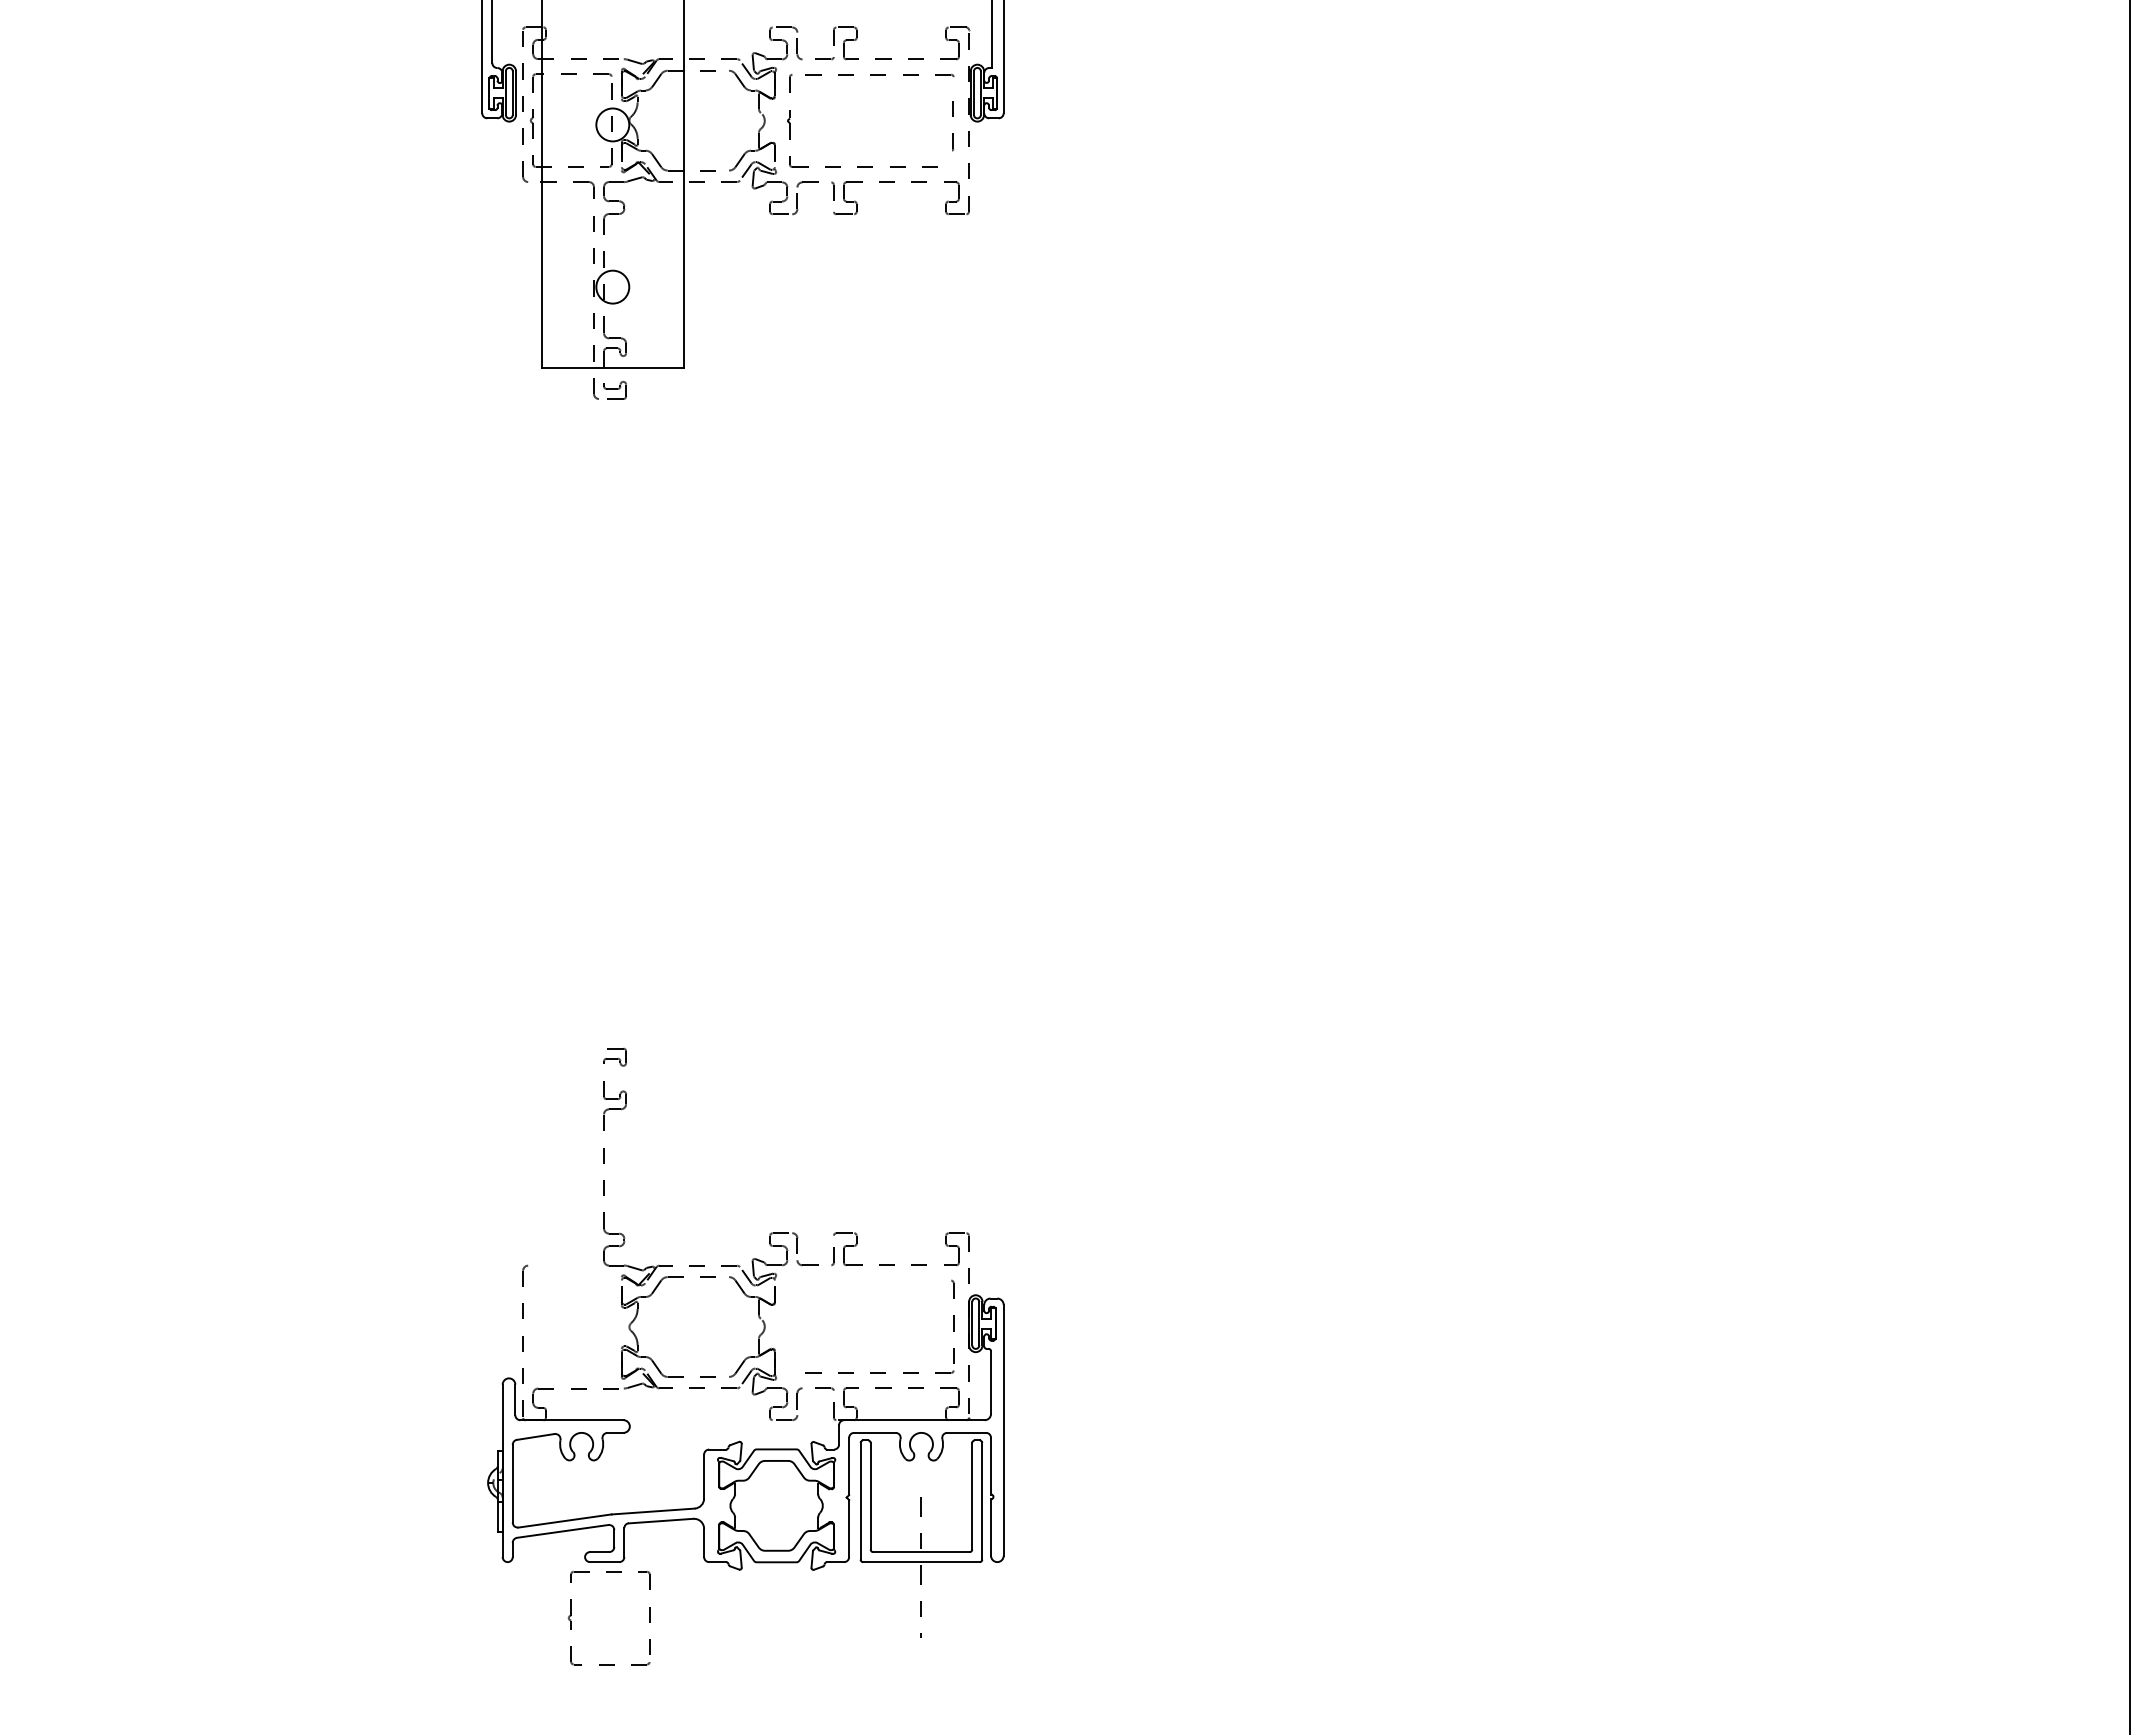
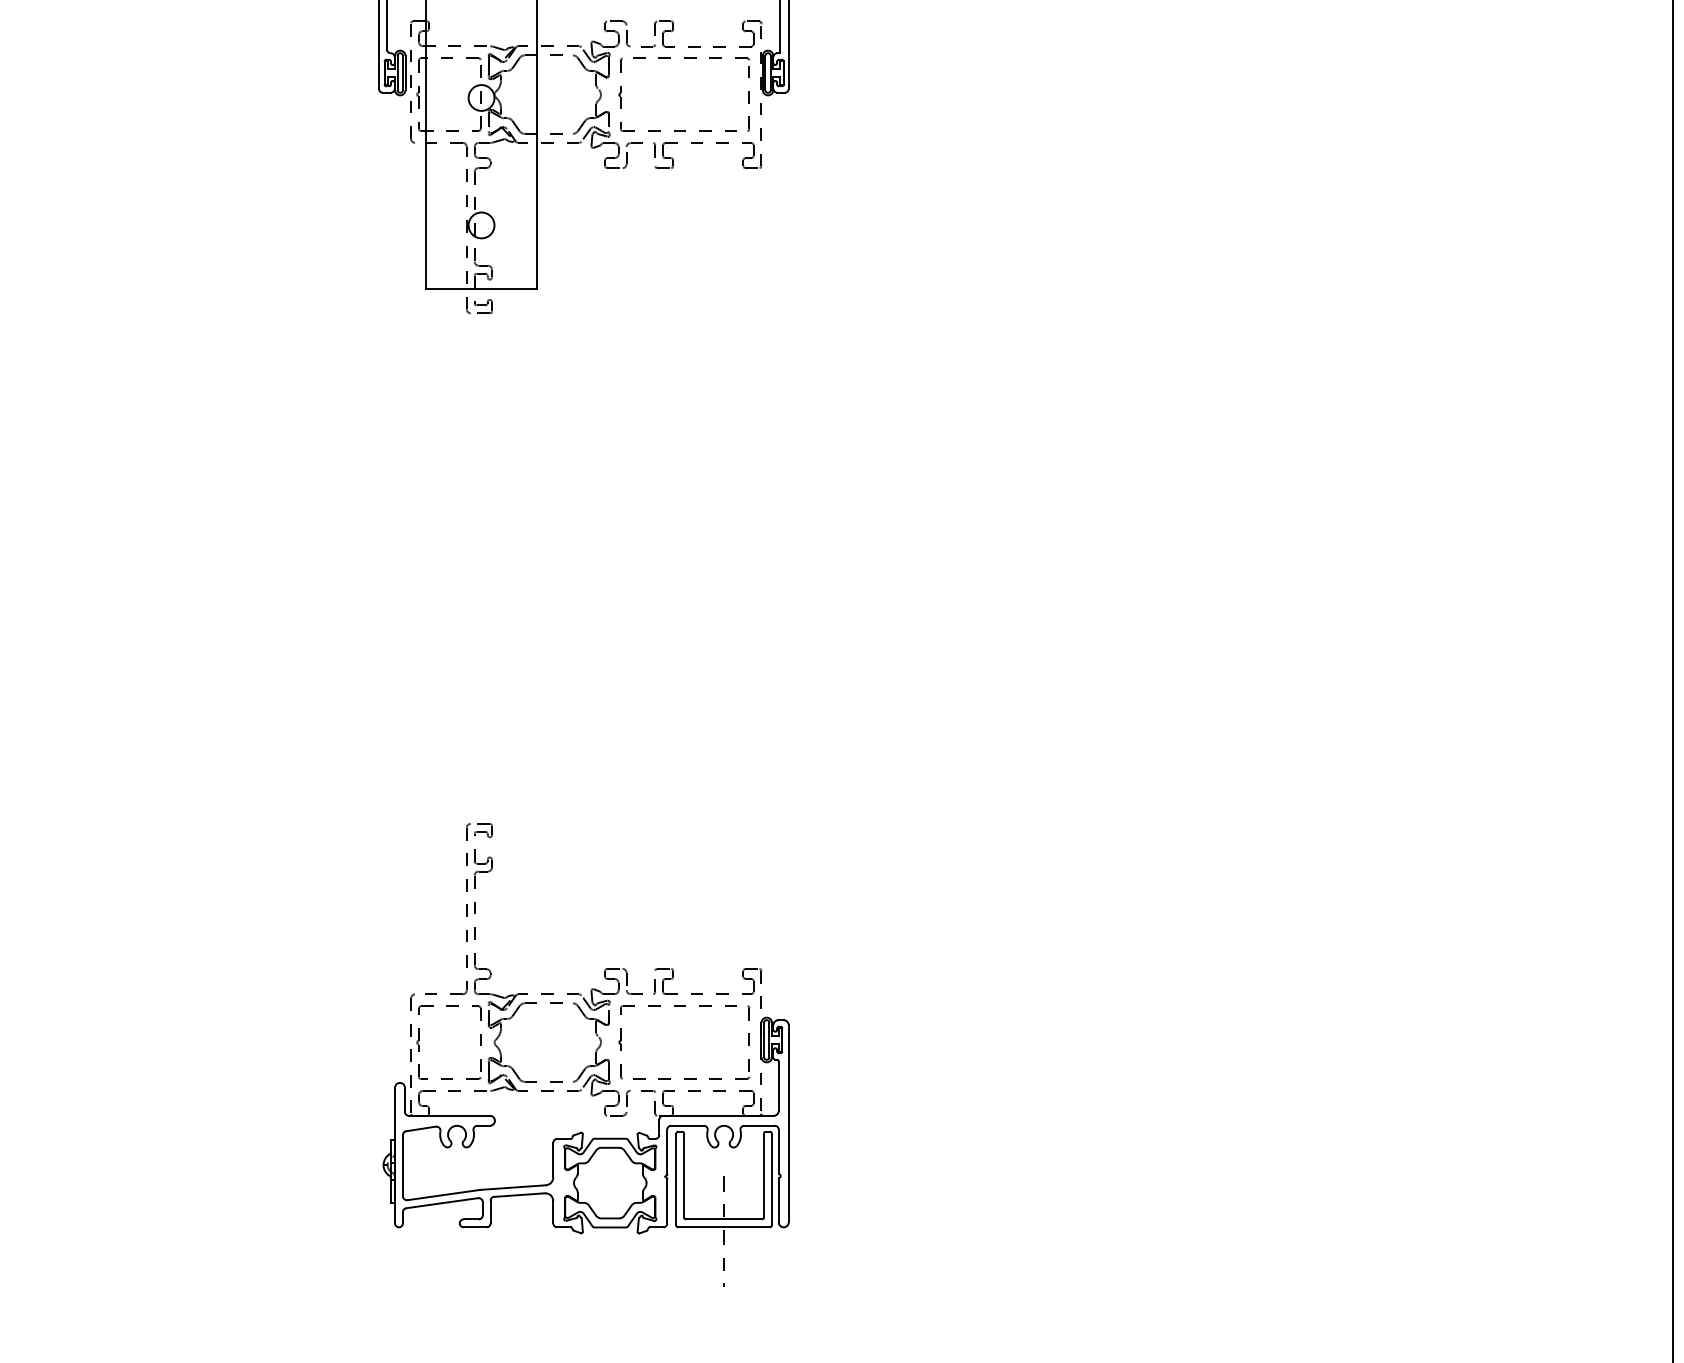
part: (952, 125) -> (748, 98), size x1.67
part: (593, 1156) -> (466, 908), added
part: (862, 1281) -> (677, 1006), added
part: (571, 1616) -> (419, 1041), moved

